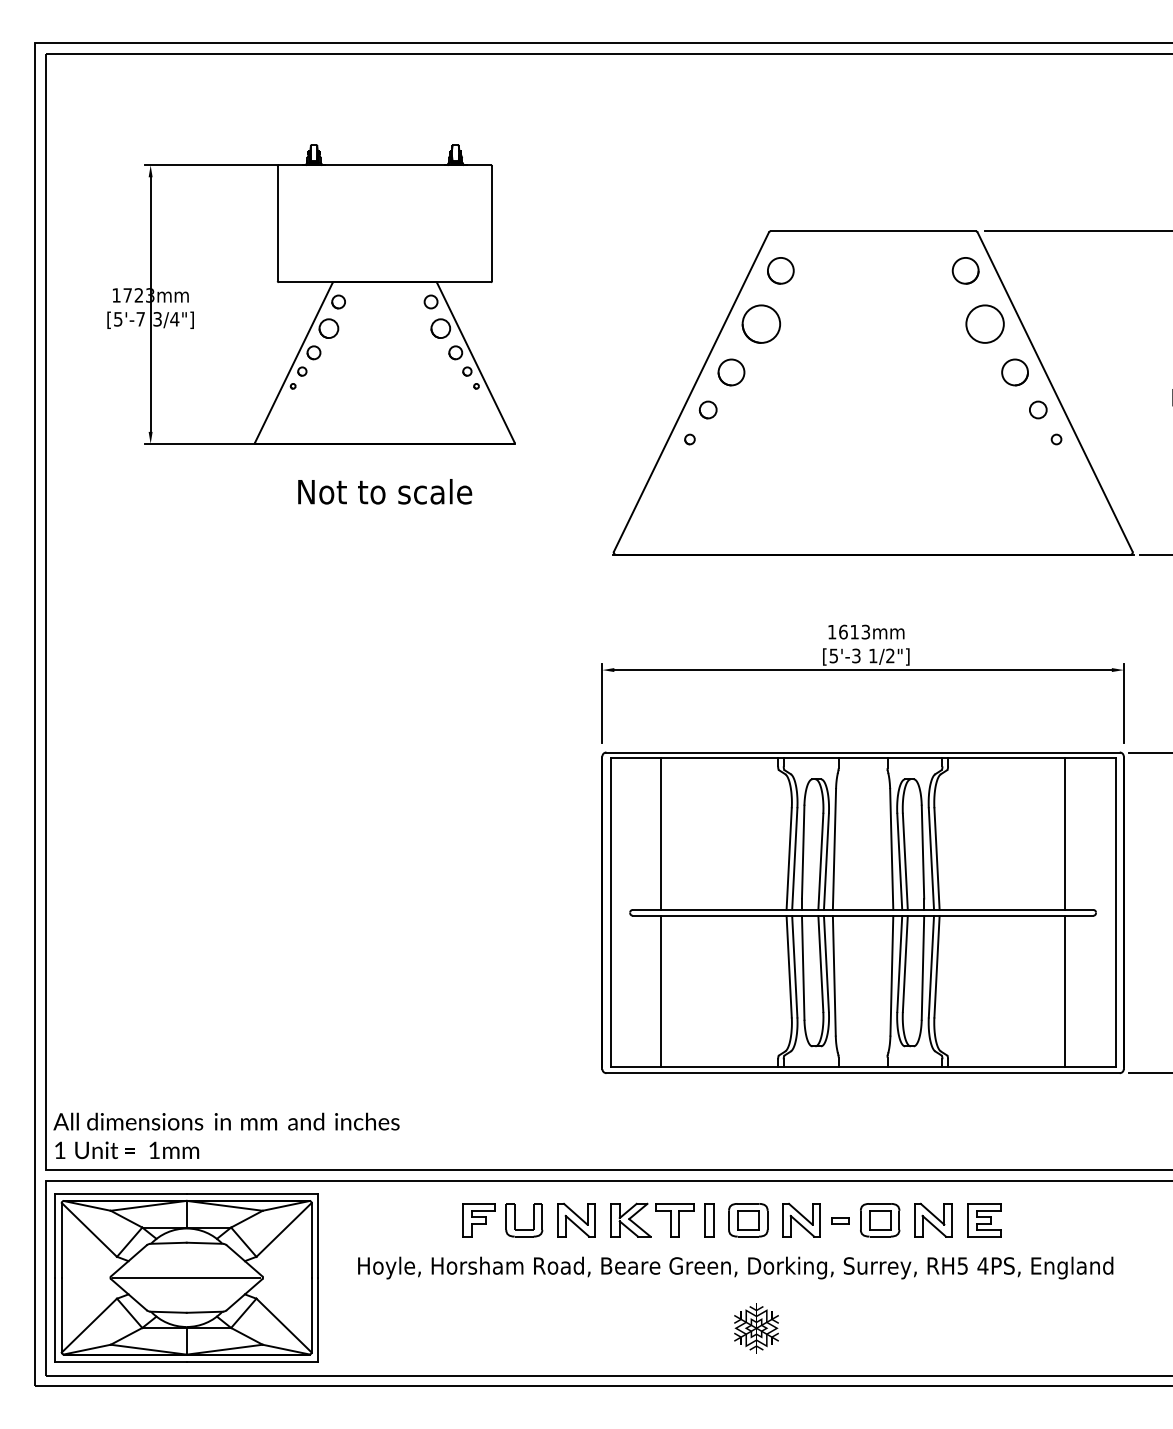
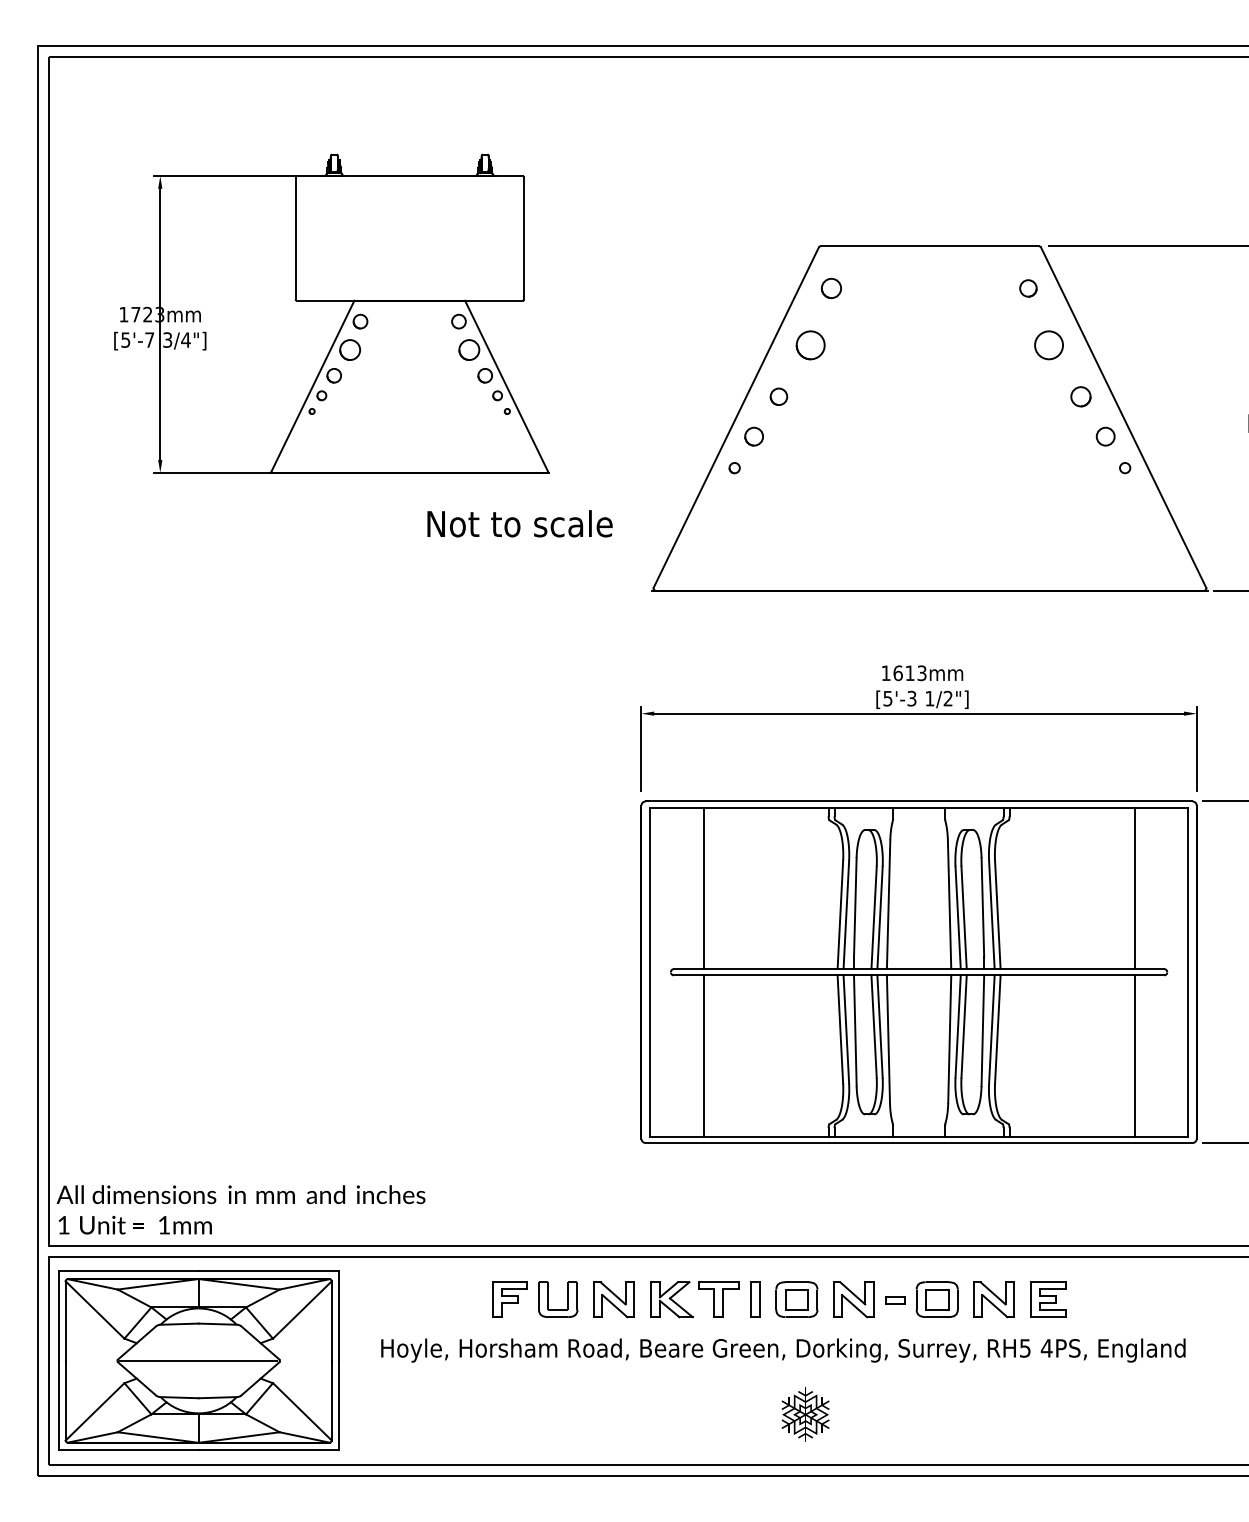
part: (780, 270) -> (831, 288), size x0.7
part: (965, 270) -> (1028, 288), size x0.6
part: (761, 324) -> (810, 345), size x0.7
circle: (984, 324) -> (1048, 345), size x0.7
circle: (731, 372) -> (778, 396), size x0.6
circle: (1014, 372) -> (1080, 396), size x0.7
text: (384, 491) -> (519, 523), moved

